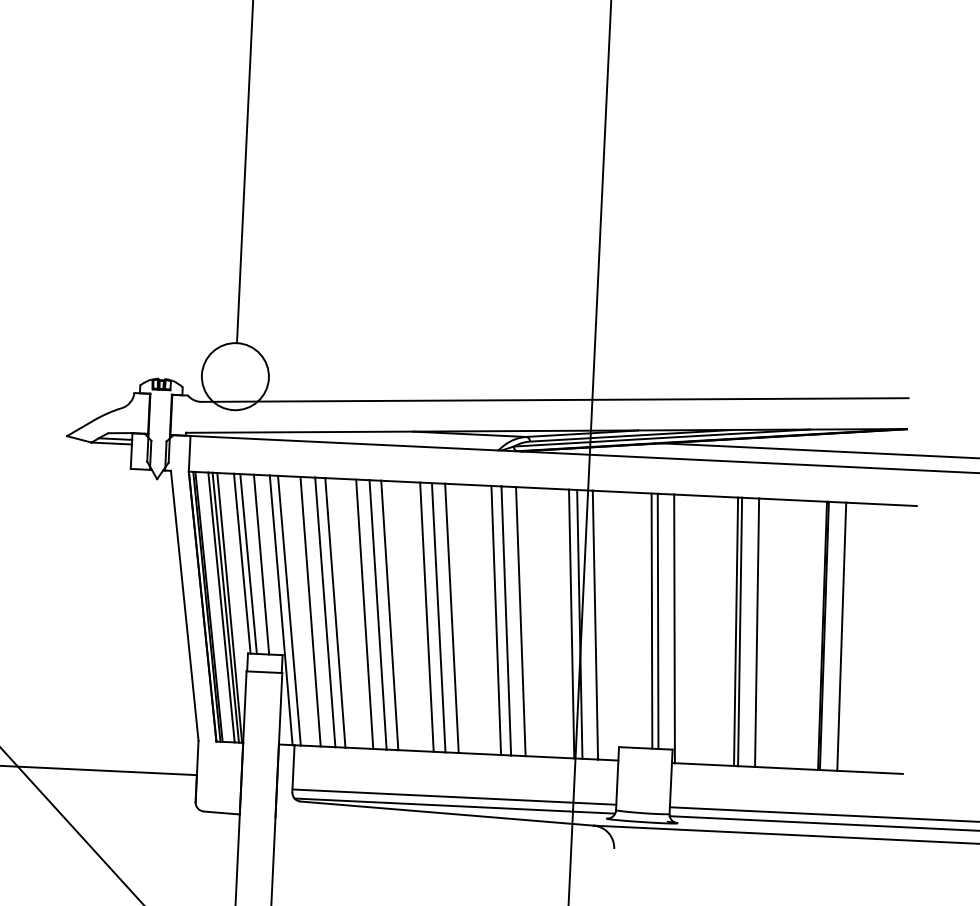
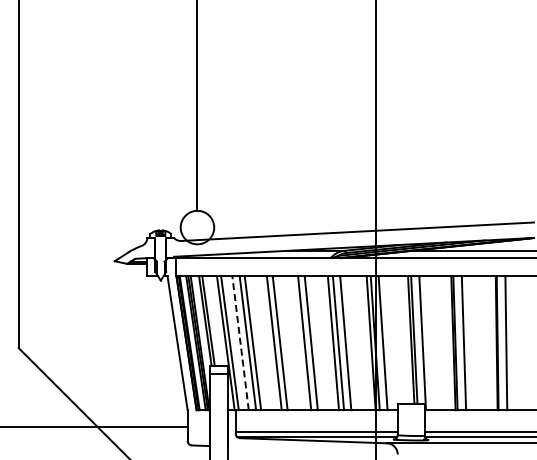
line: (260, 563) -> (214, 320), removed
line: (310, 612) -> (240, 343), solid -> dashed
line: (364, 614) -> (267, 343), removed
line: (426, 617) -> (298, 343), removed

